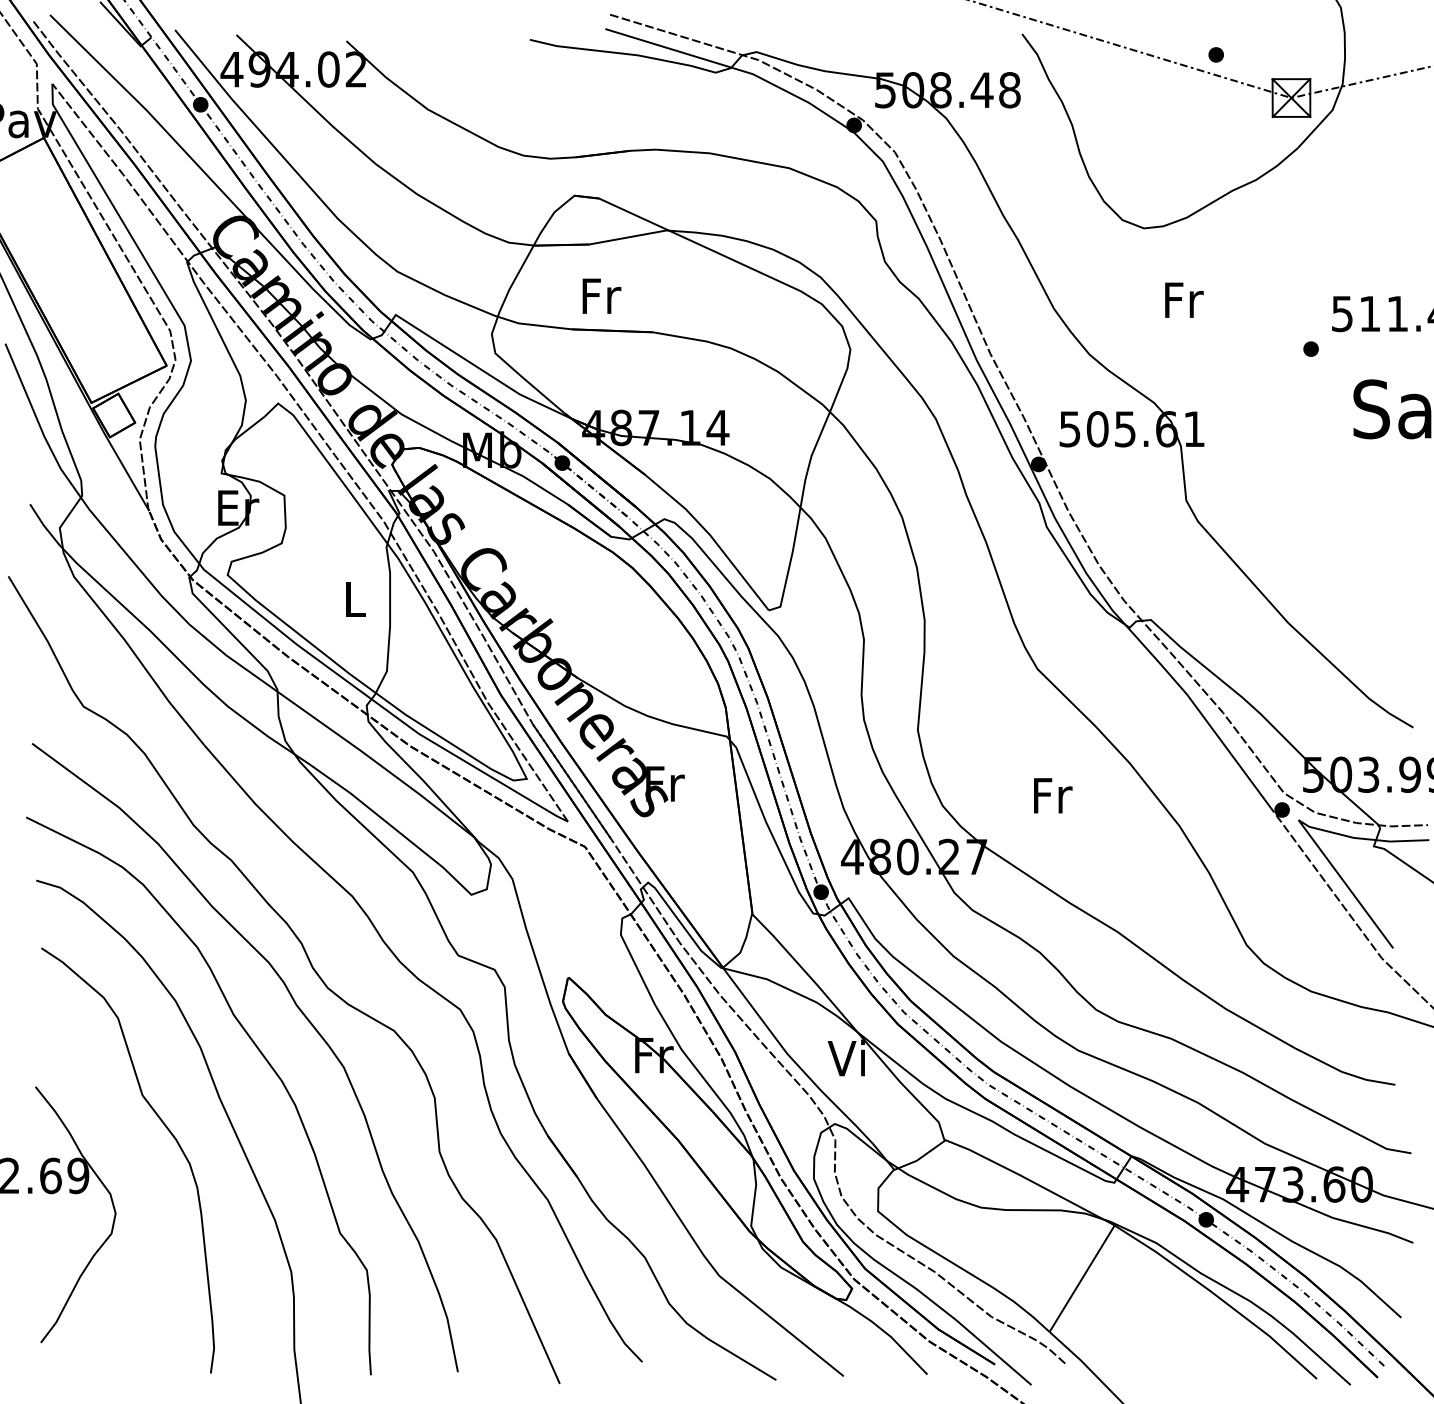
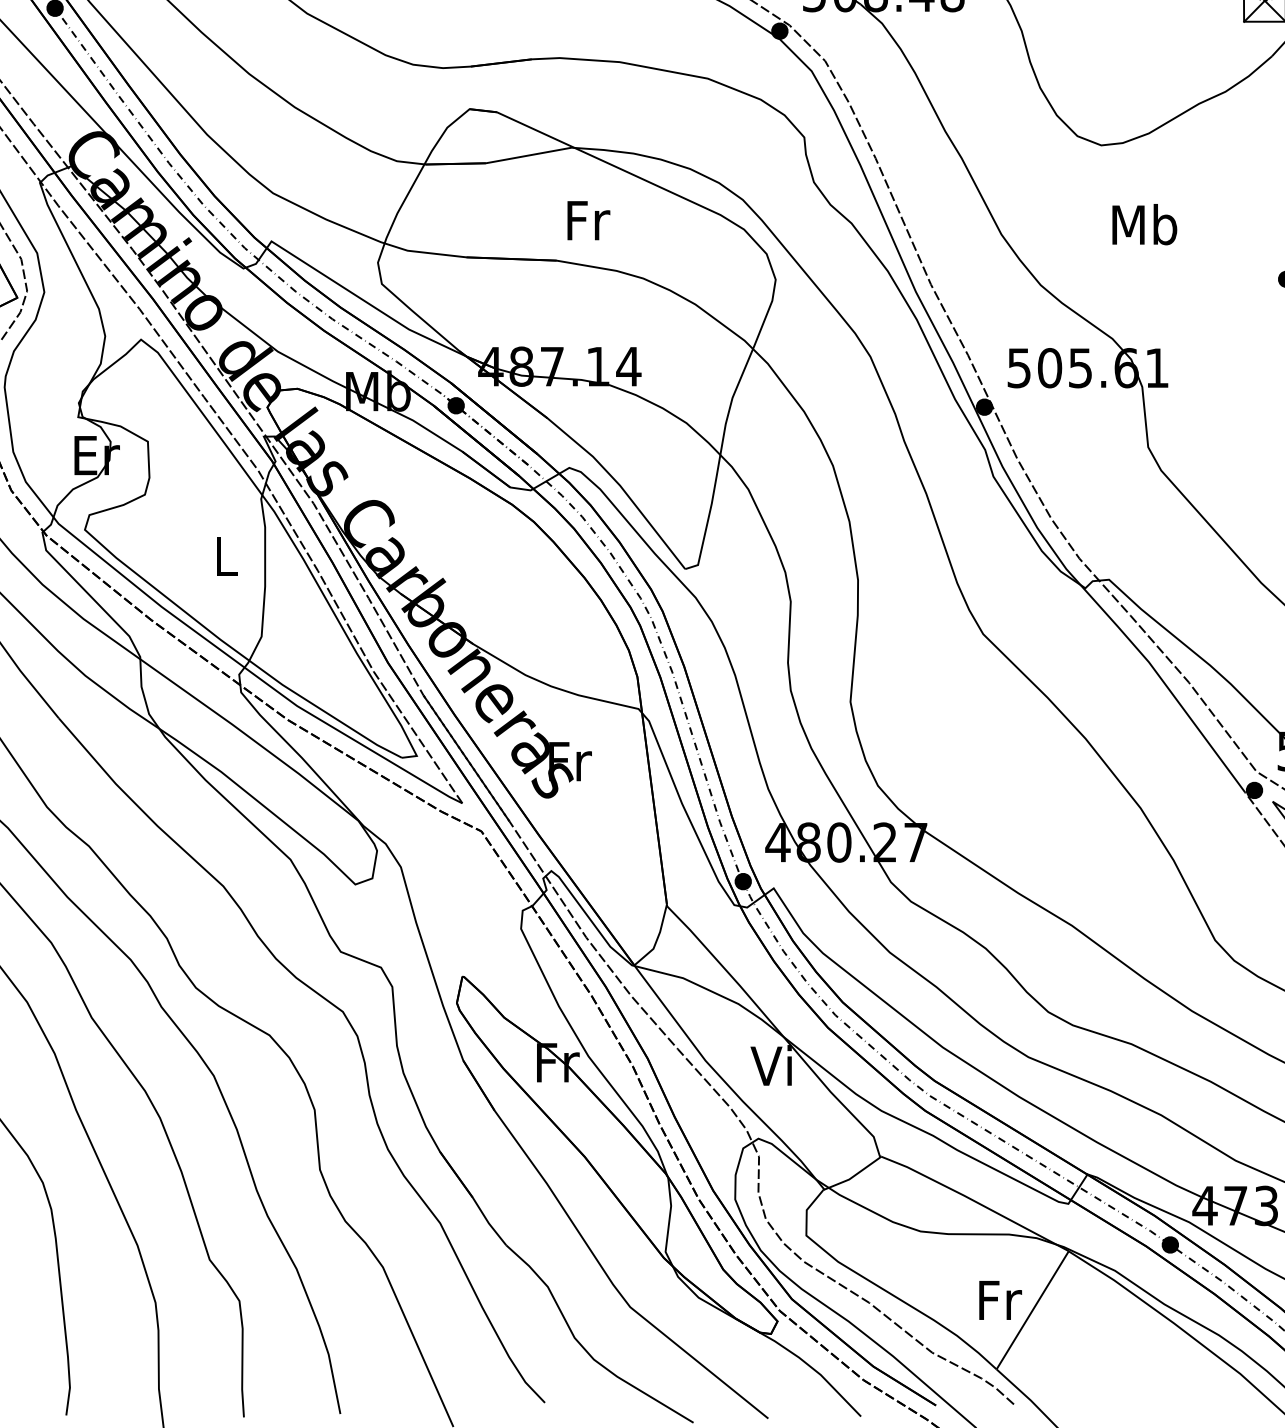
text: (601, 295) -> (588, 219), moved
text: (1183, 299) -> (1145, 224), Fr -> Mb
text: (1053, 795) -> (1000, 1300), moved

